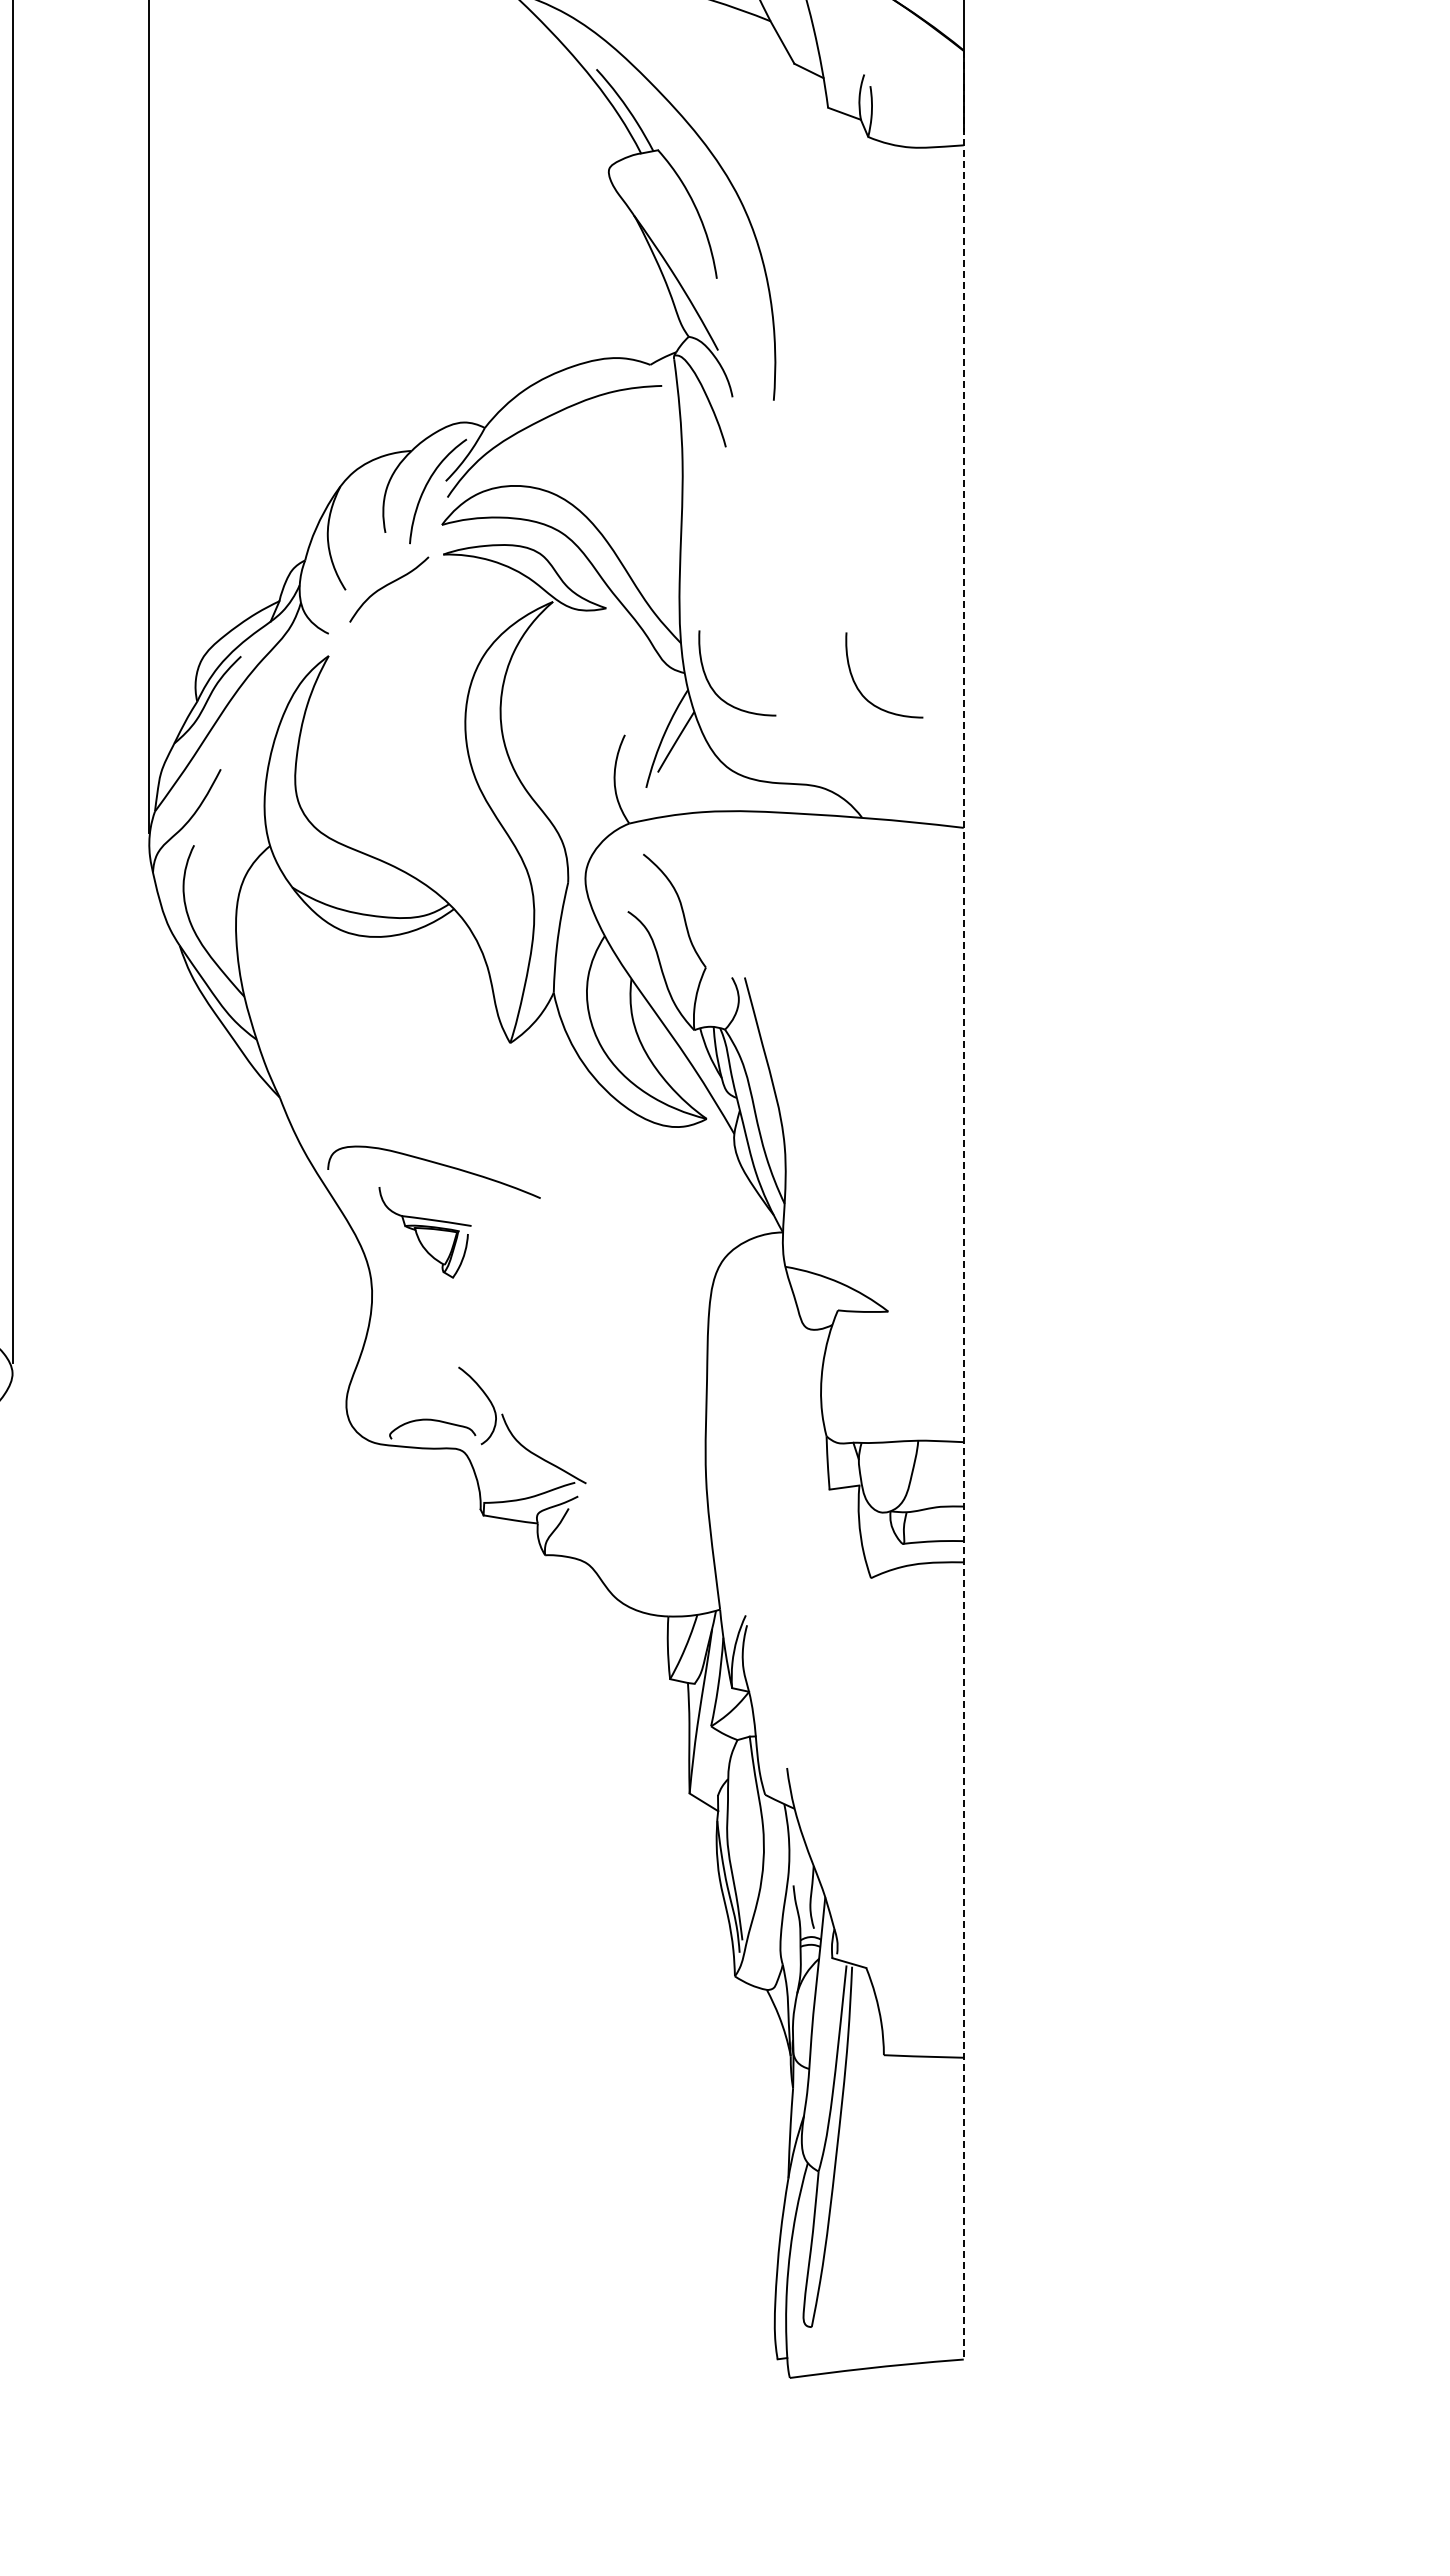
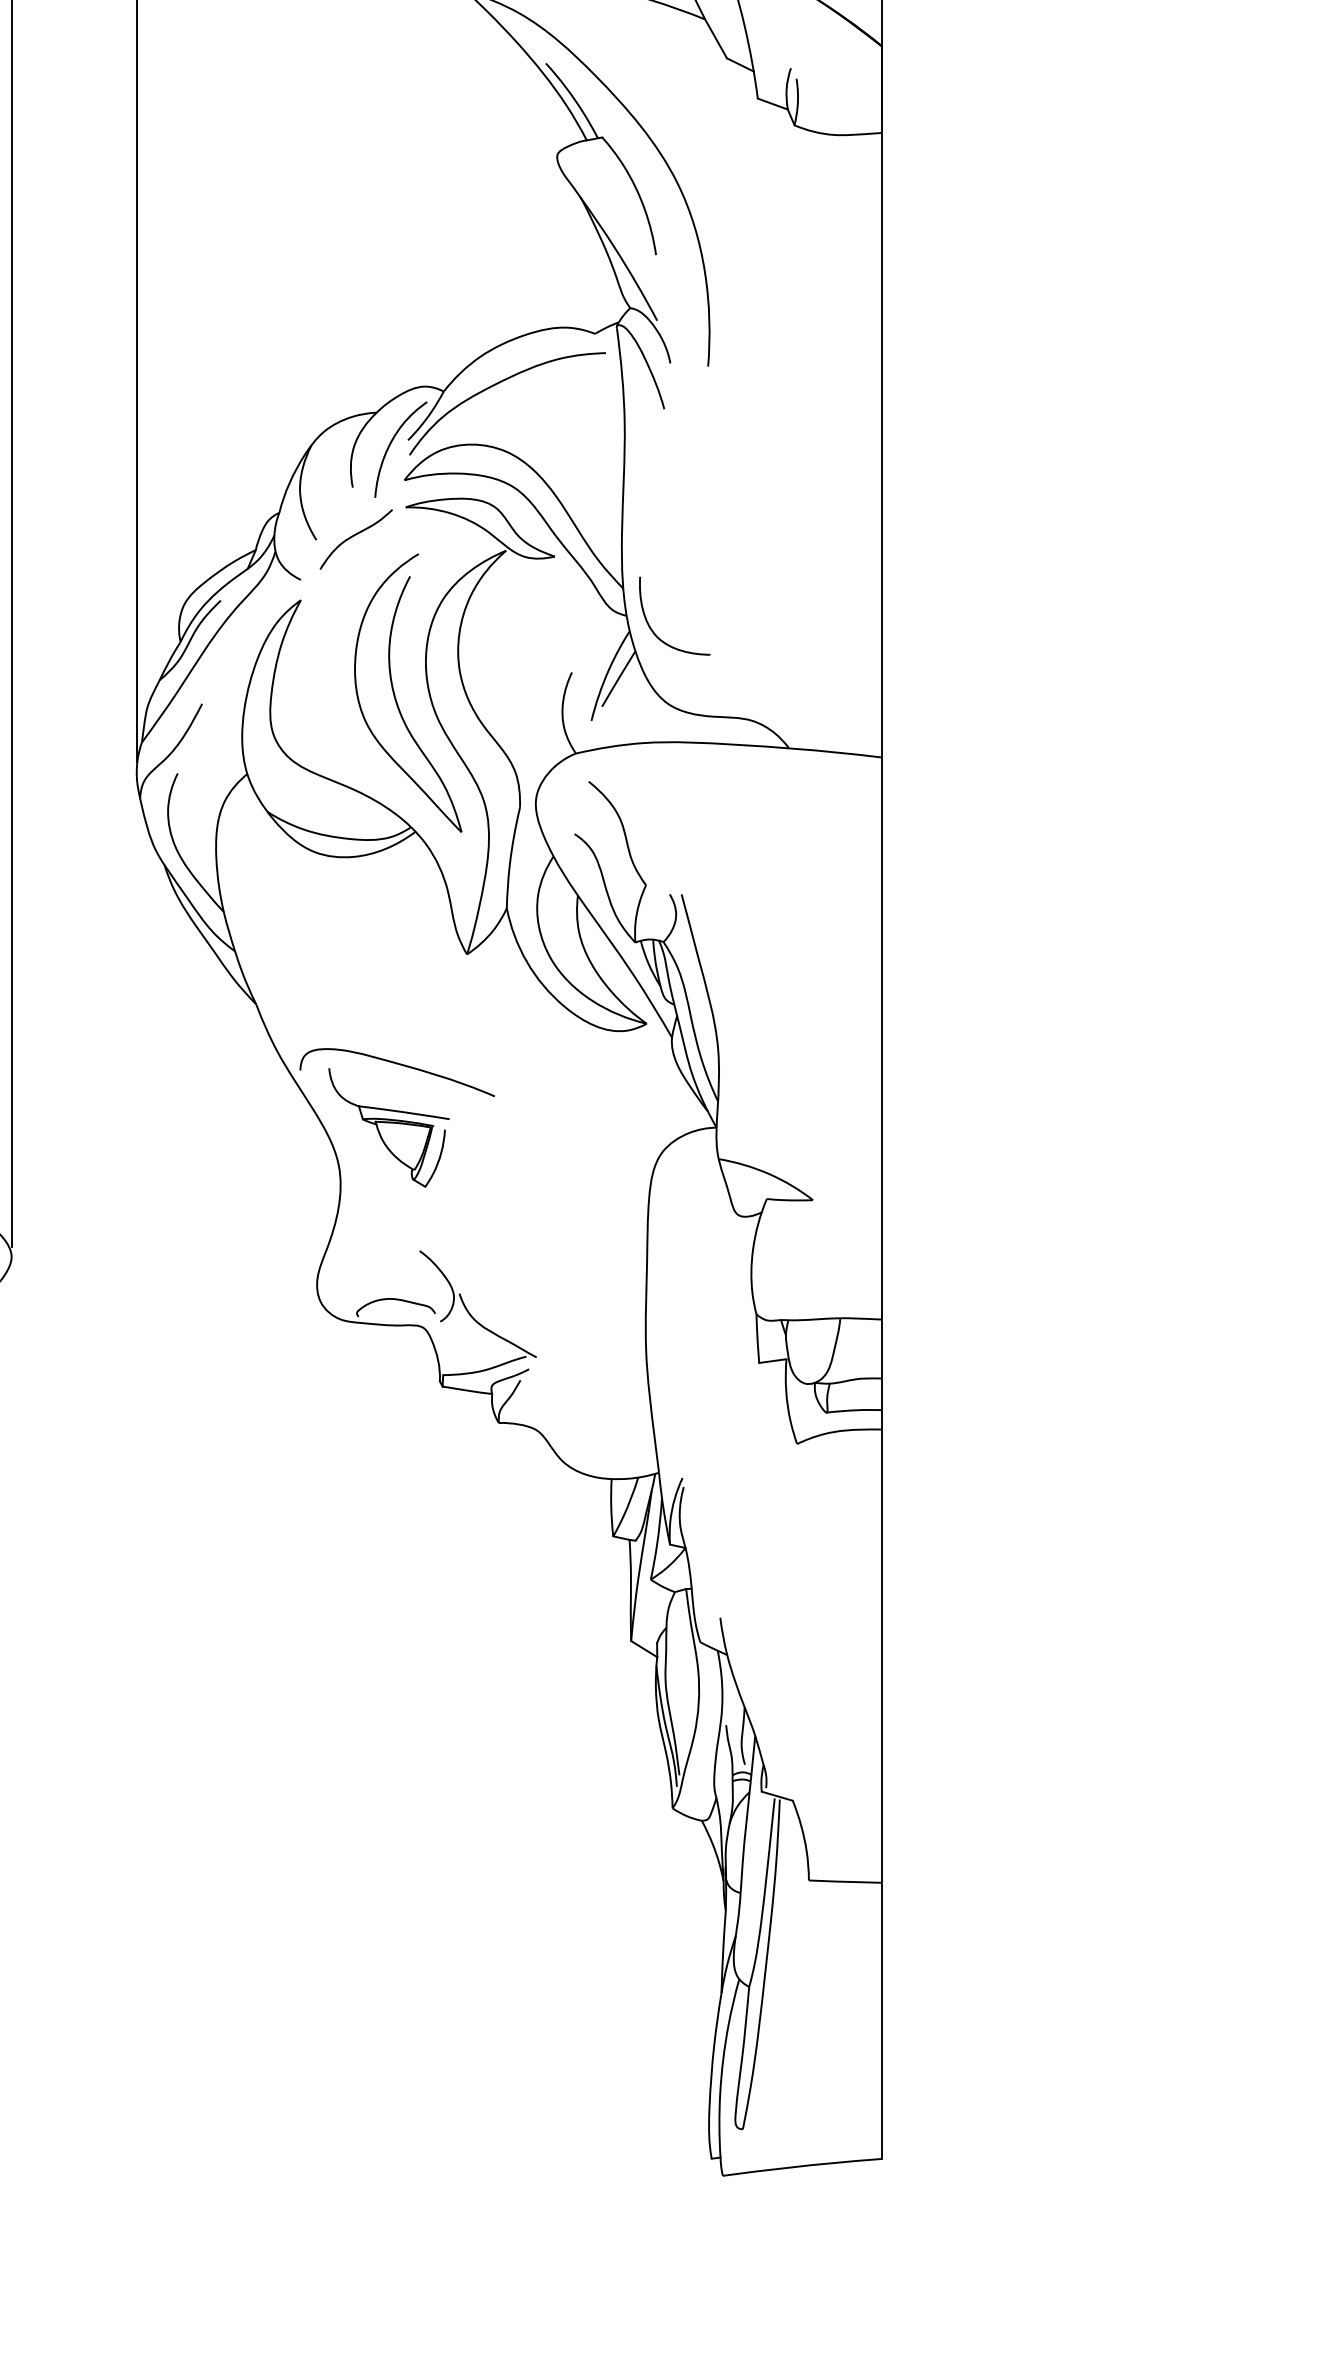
curve: (860, 690) -> (787, 631), removed
part: (432, 761) -> (395, 696), added
line: (963, 1205) -> (881, 1103), dashed -> solid
part: (425, 1232) -> (389, 1127), size x1.43

